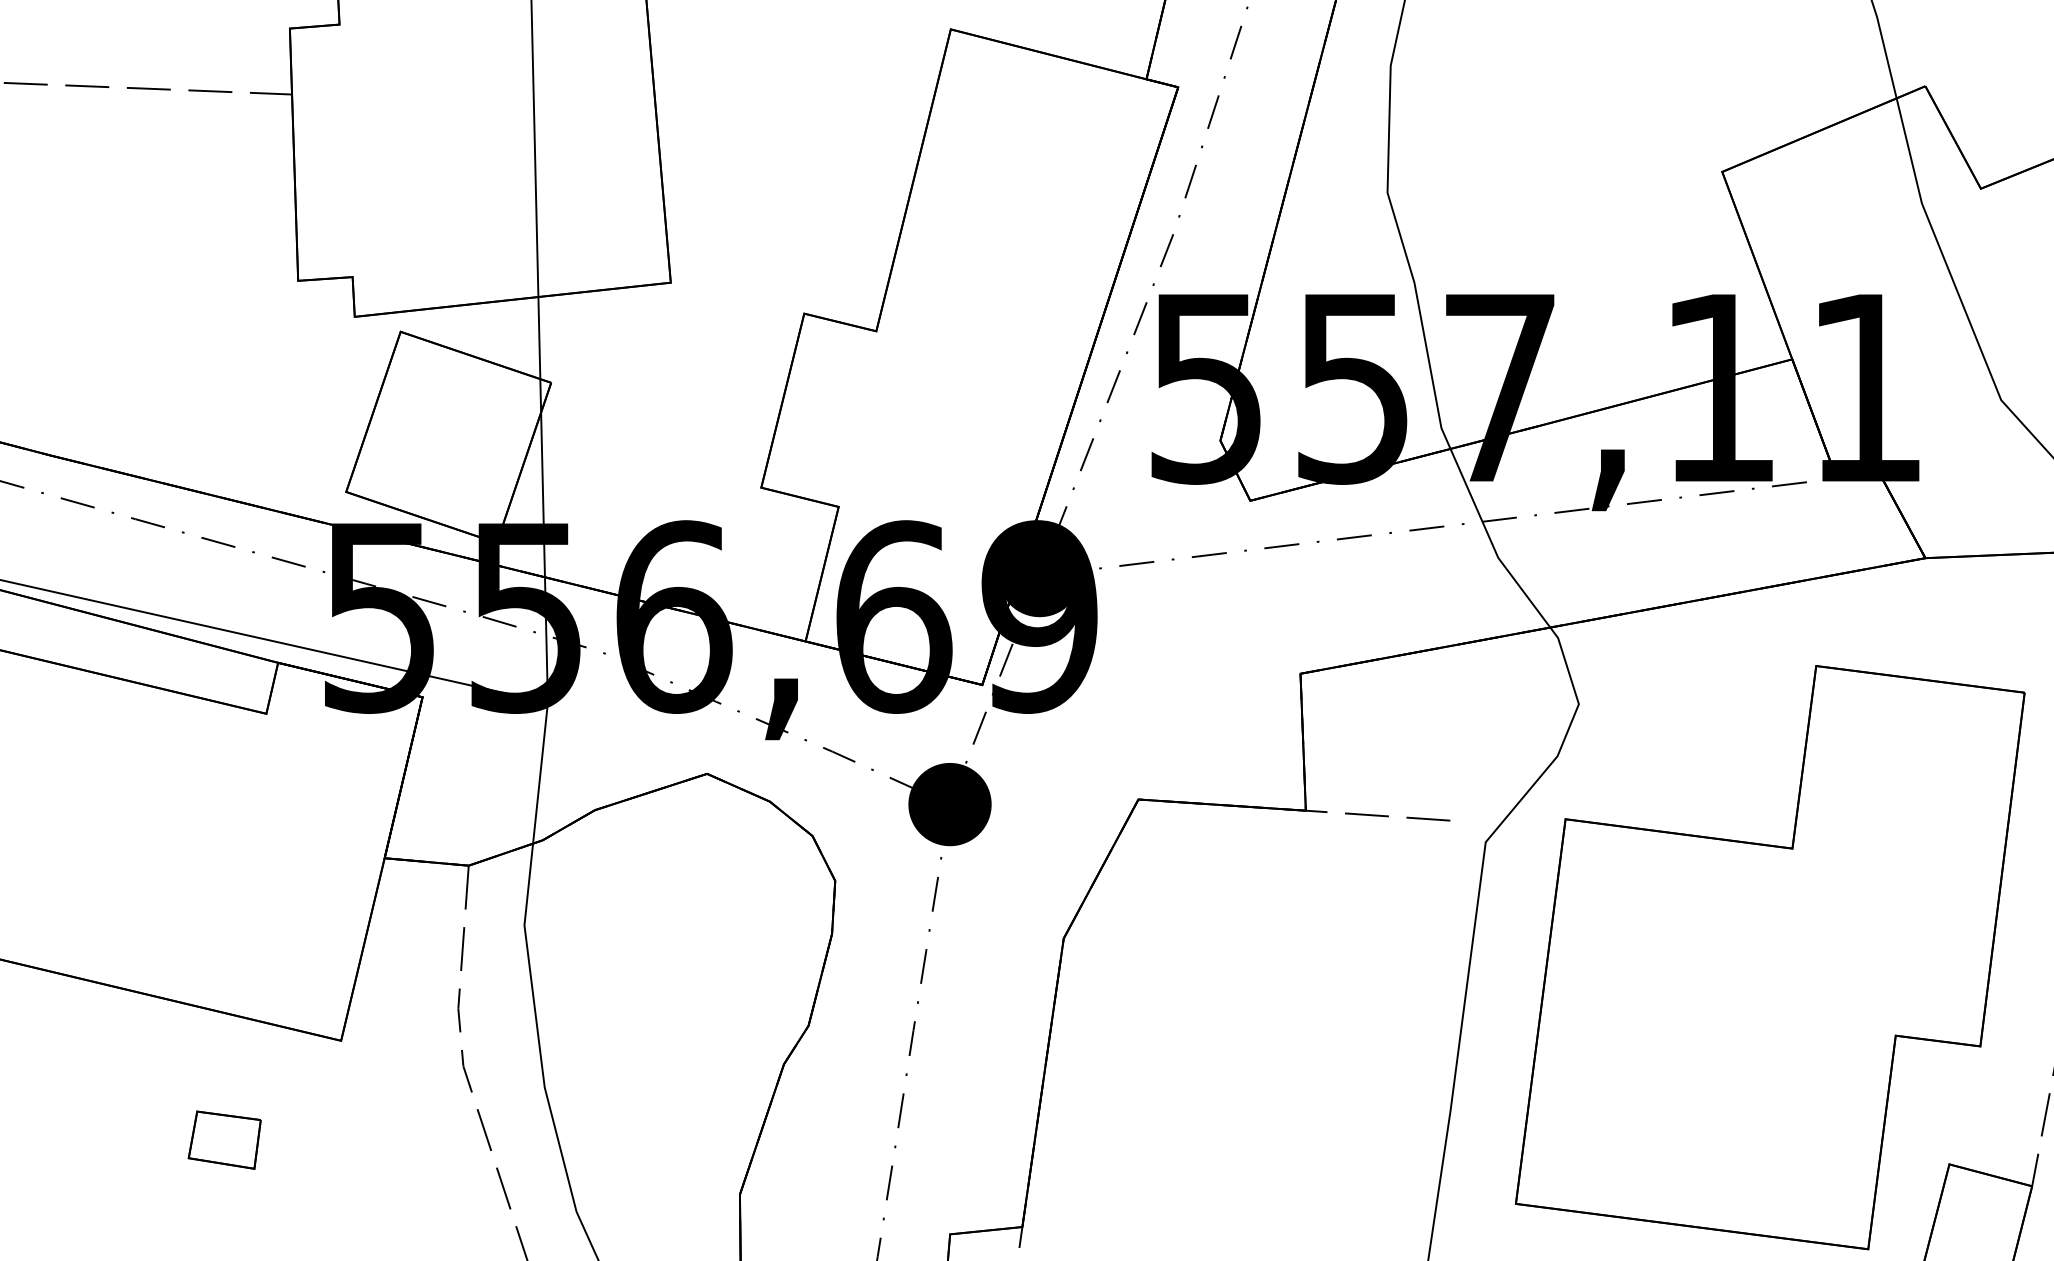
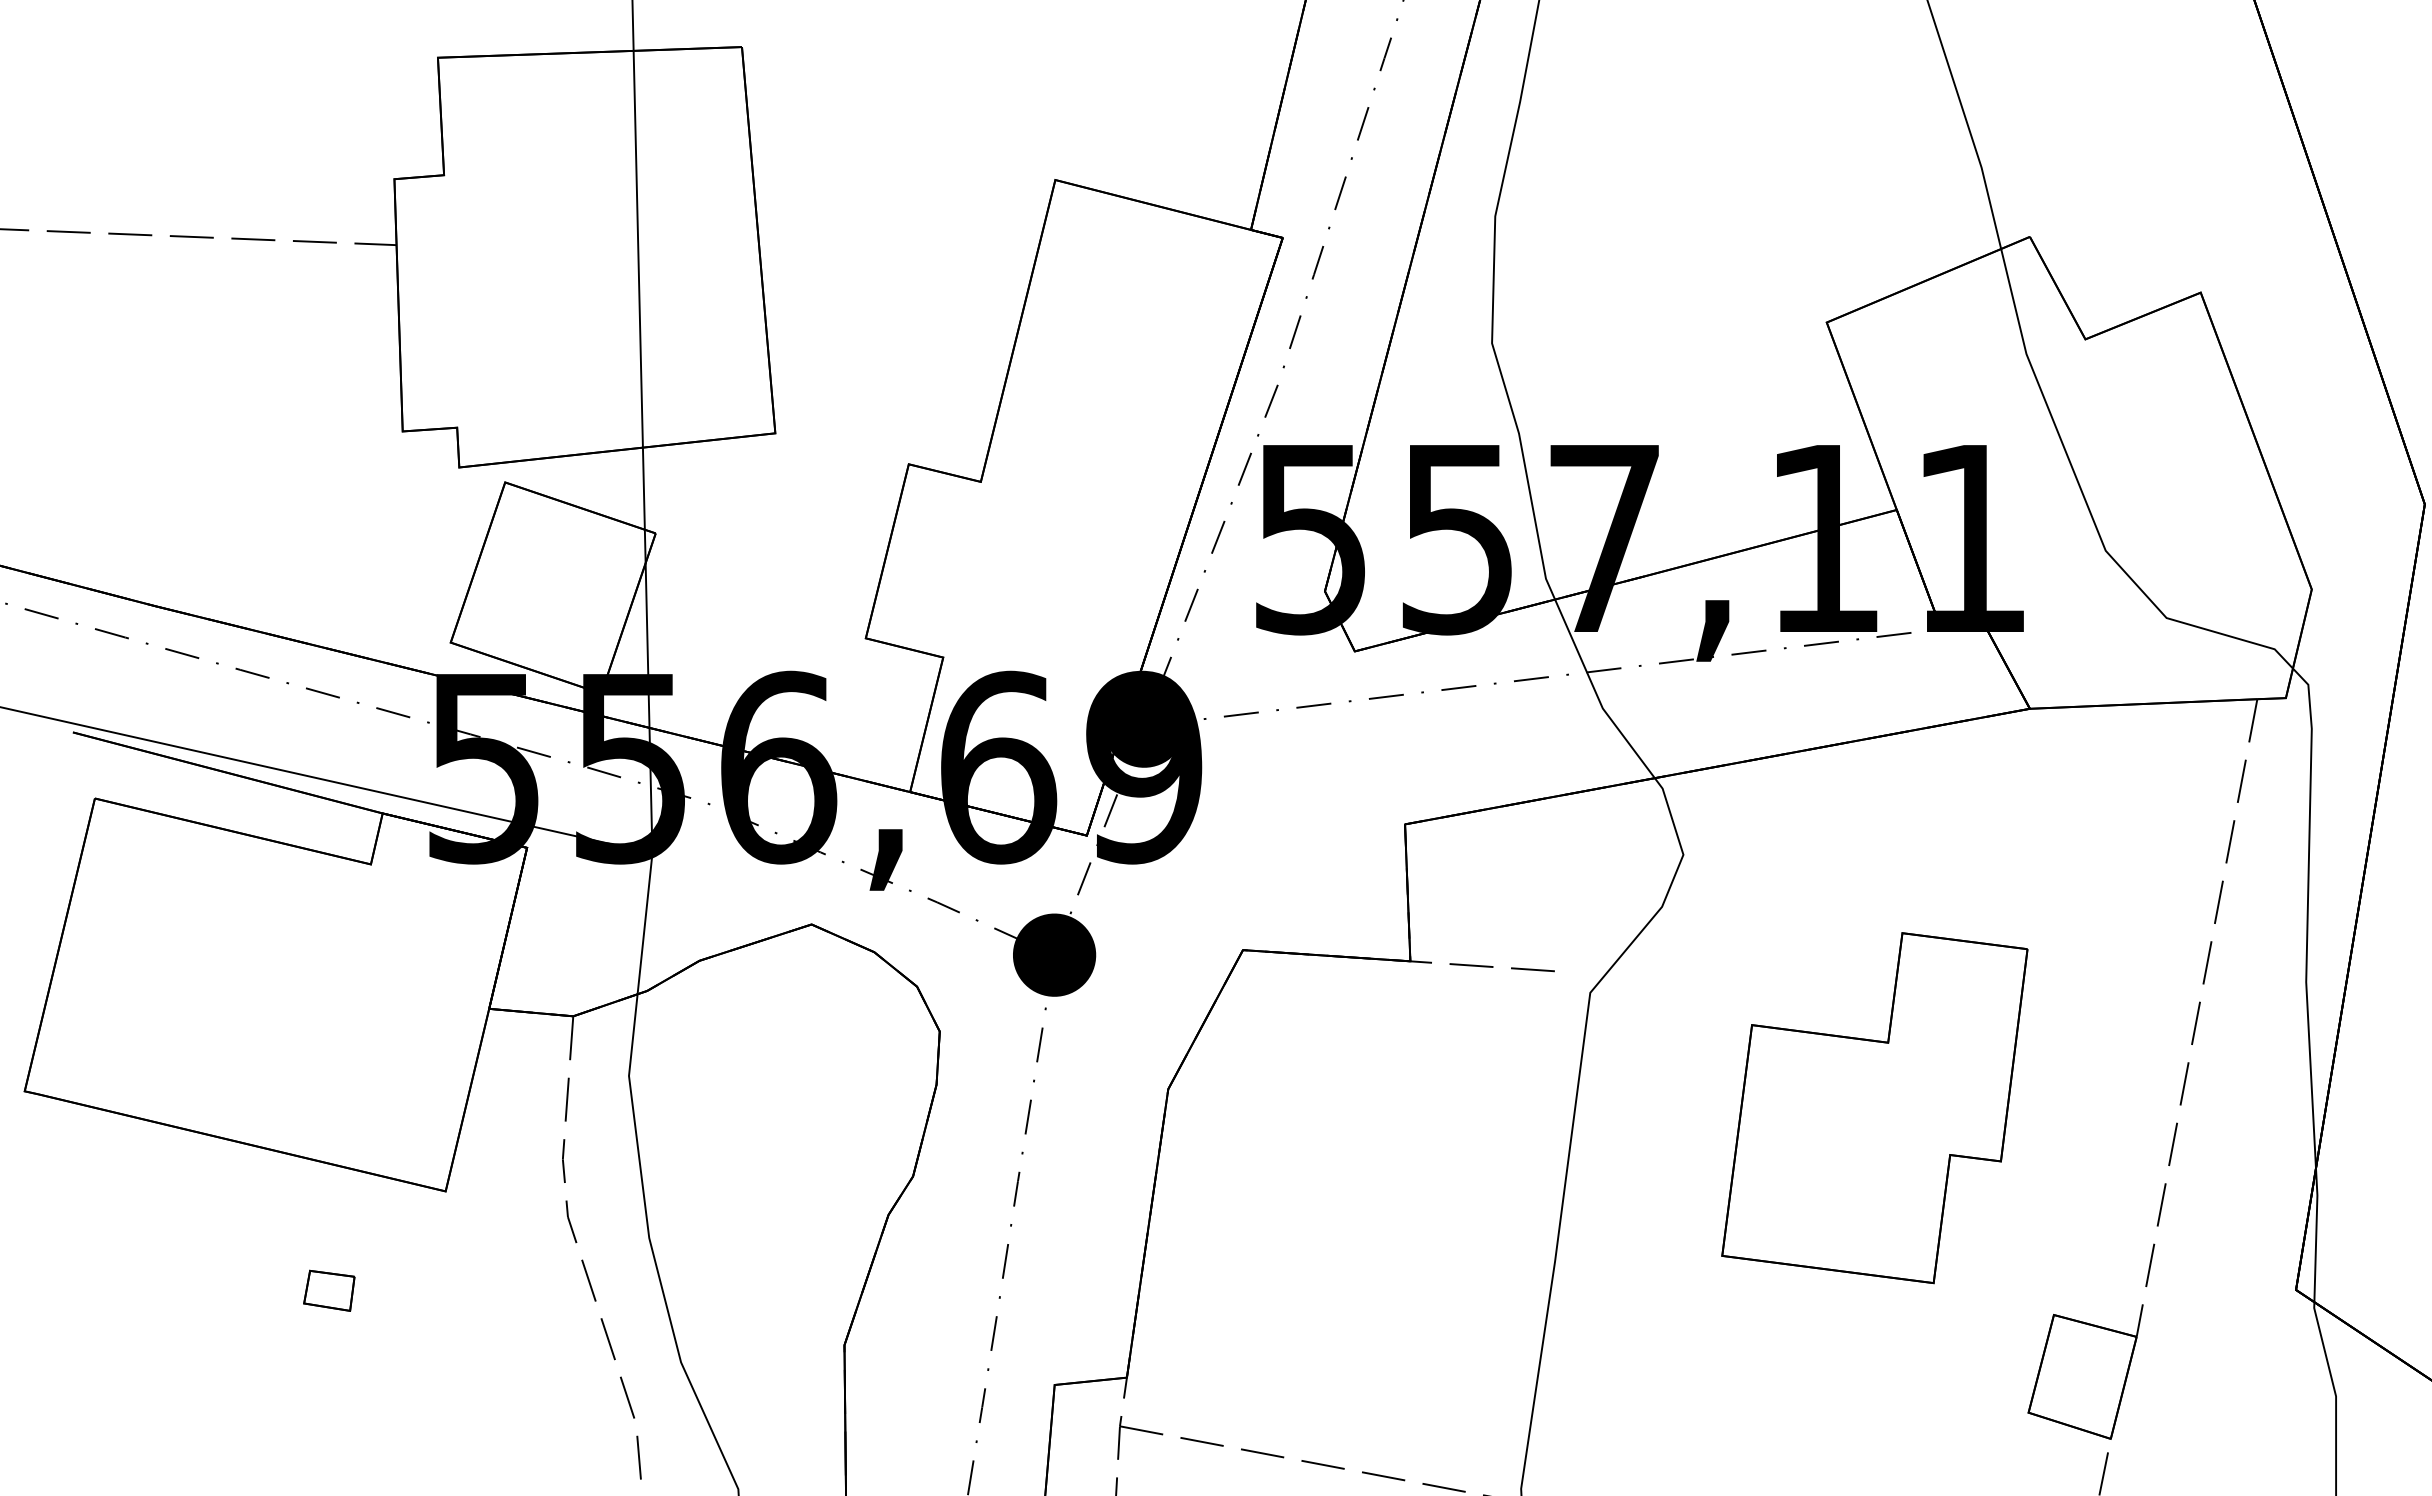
part: (1769, 956) -> (1874, 1107), size x0.6
part: (224, 1139) -> (329, 1290), size x0.7

